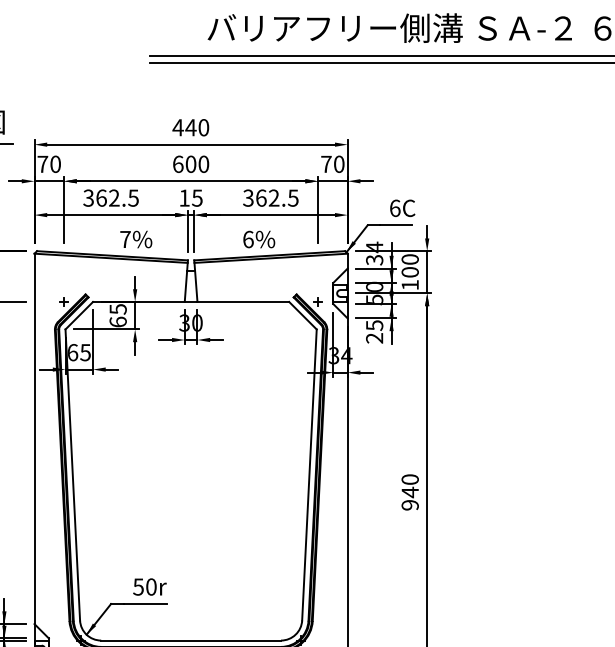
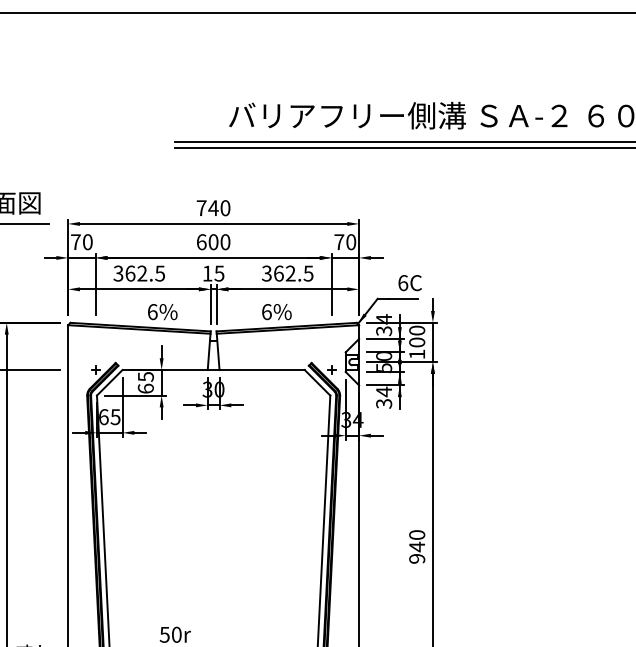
text: (178, 126) -> (201, 207), 440 -> 740
text: (125, 240) -> (152, 312), 7% -> 6%
text: (375, 331) -> (384, 397), 25 -> 34

